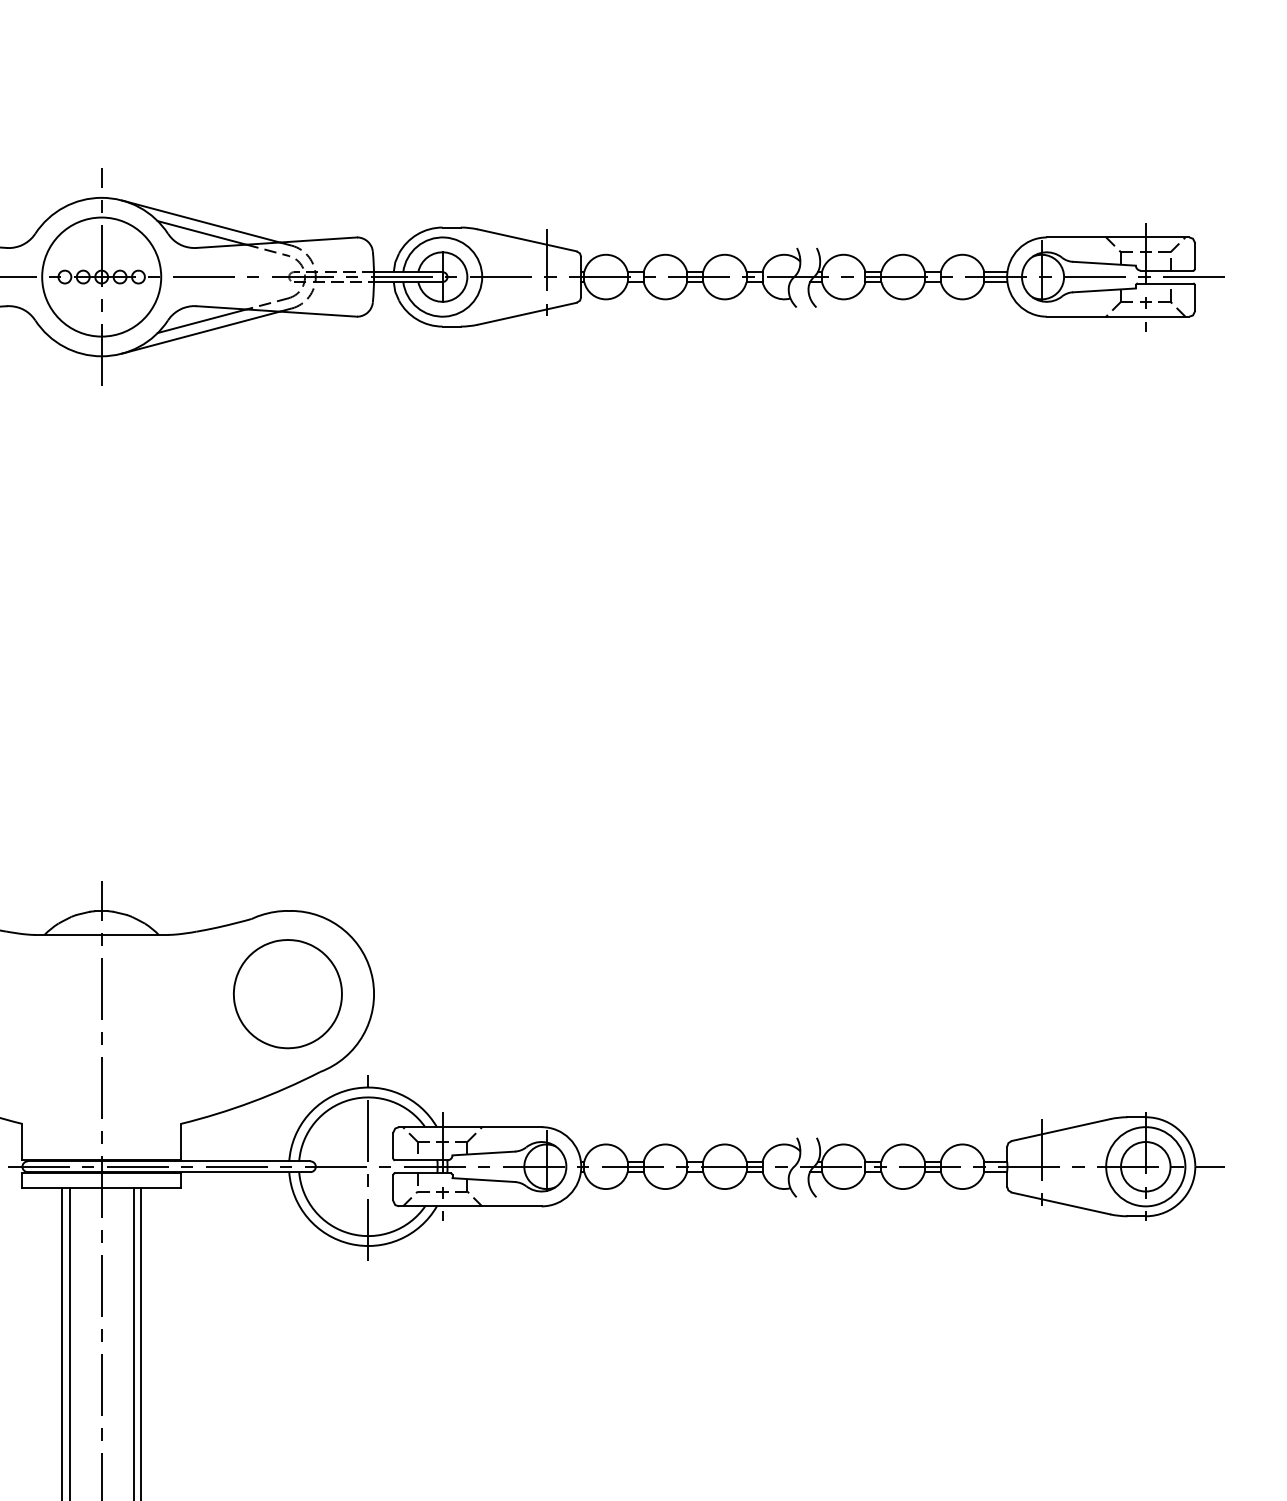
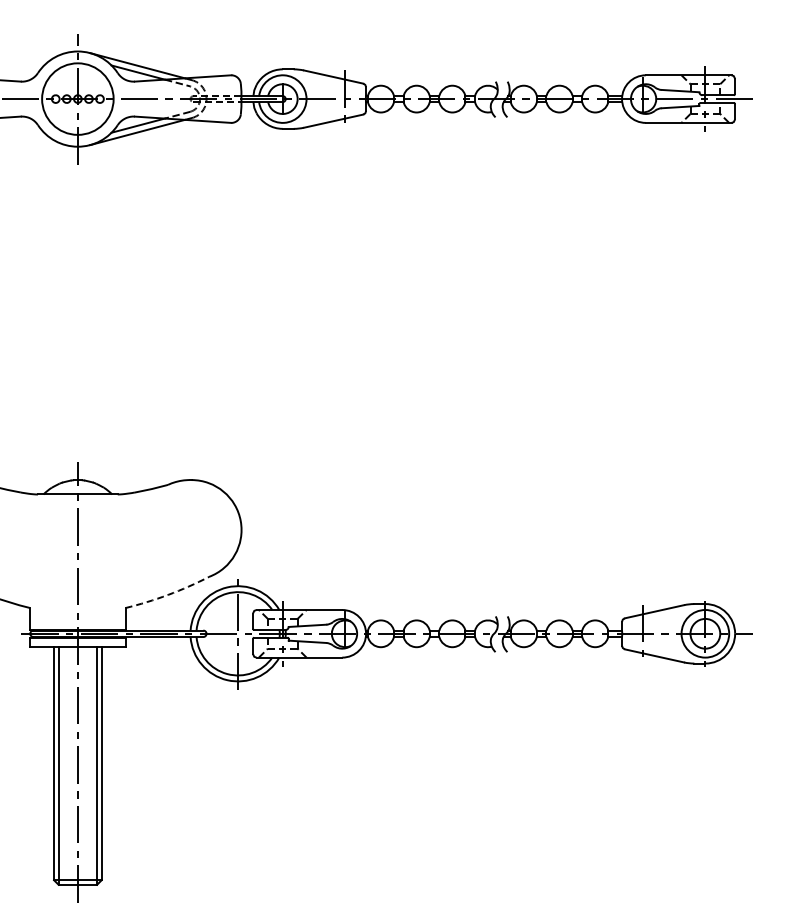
part: (287, 993) -> (189, 529), removed
arc: (252, 1101) -> (168, 594), solid -> dashed

